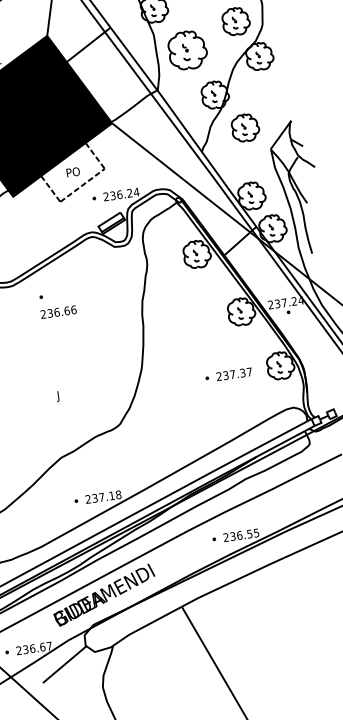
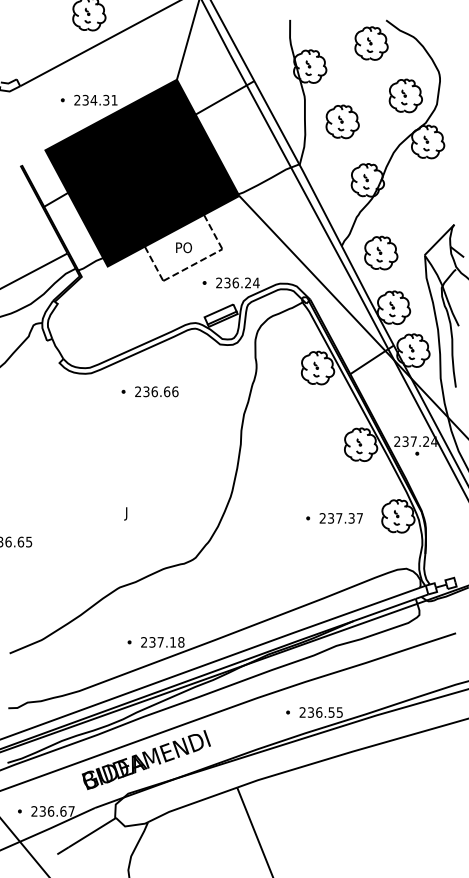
part: (187, 50) -> (342, 121), size x0.71
part: (245, 127) -> (381, 252), moved
text: (58, 311) -> (156, 391), moved

